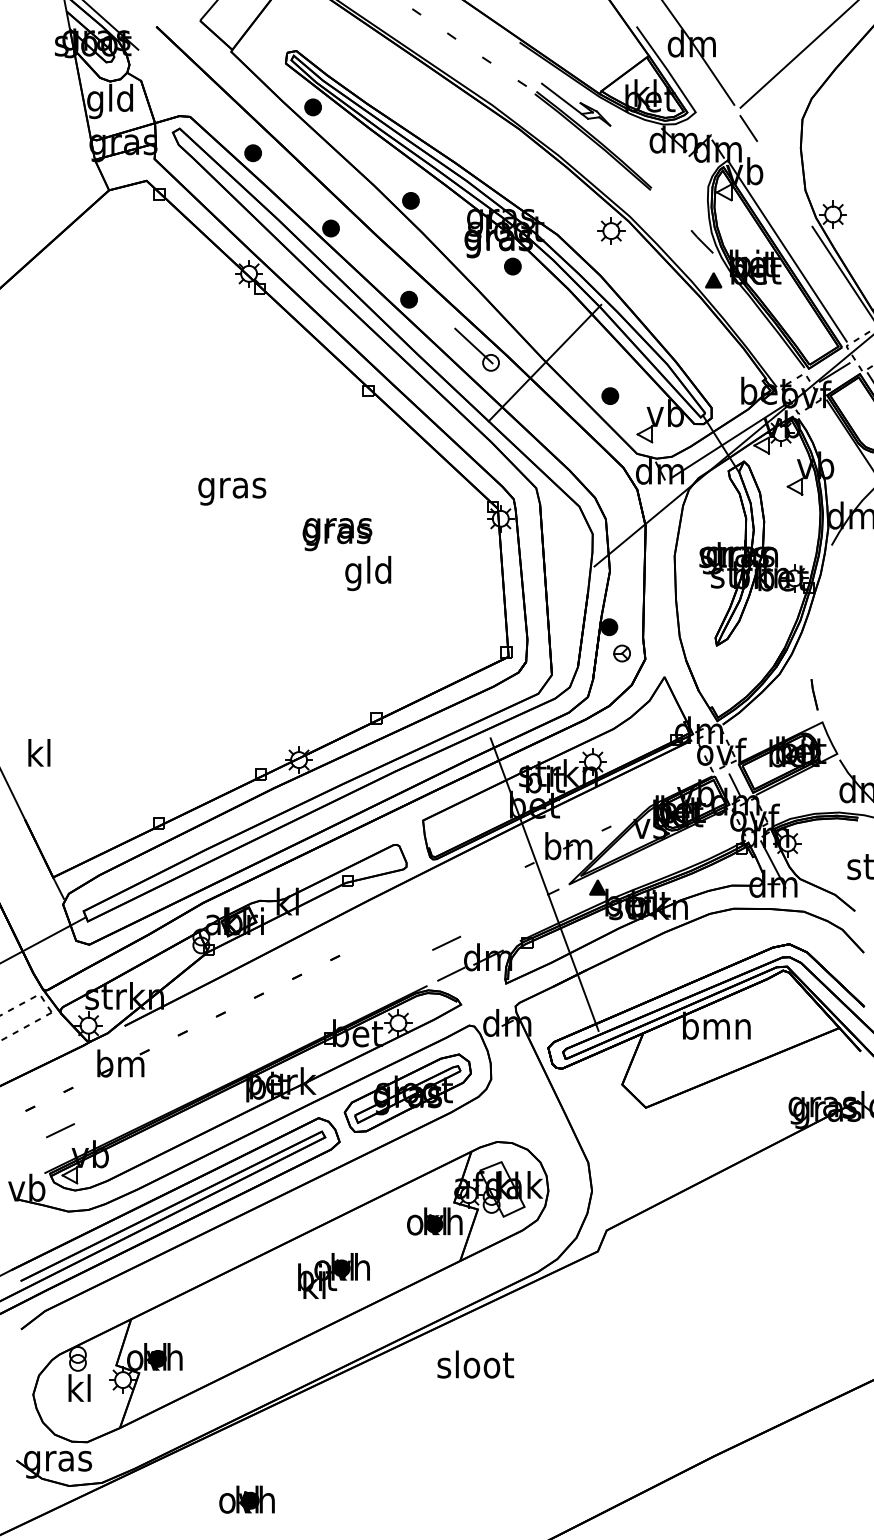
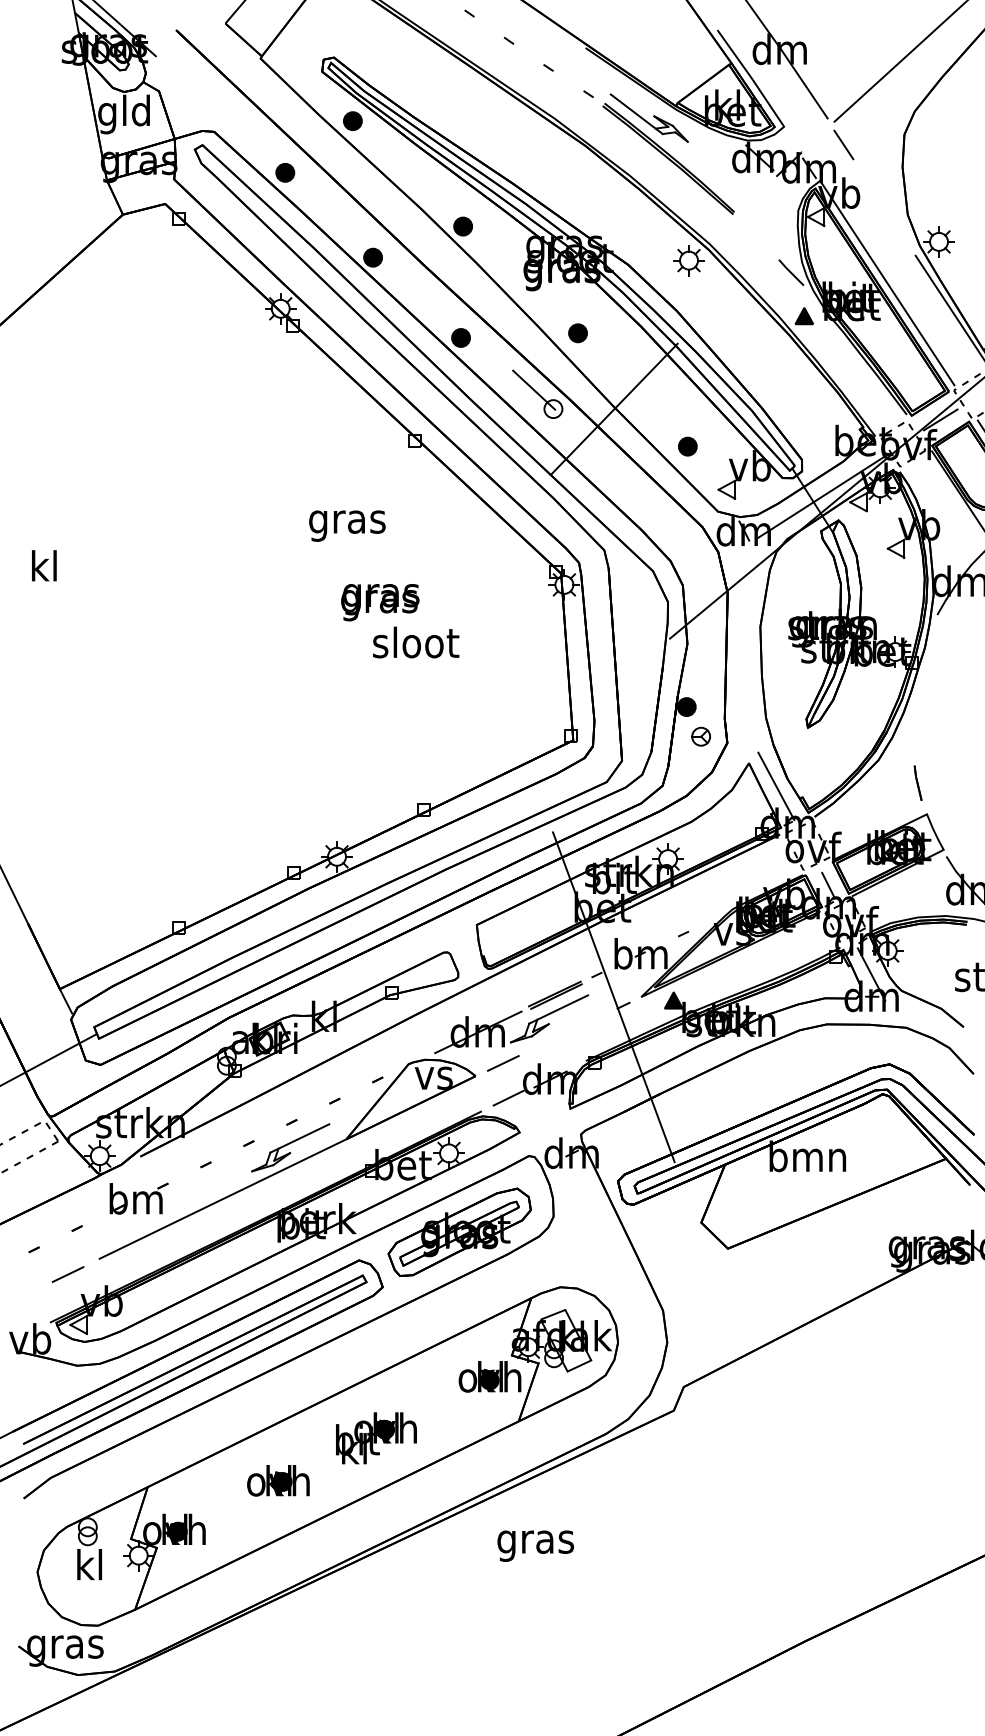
part: (512, 266) -> (577, 333), moved
text: (232, 491) -> (347, 525), moved
text: (369, 573) -> (416, 646), gld -> sloot
line: (688, 697) -> (775, 786), added
text: (39, 752) -> (44, 565), moved
part: (293, 997) -> (330, 1124), added
text: (475, 1367) -> (535, 1541), sloot -> gras
part: (246, 1499) -> (277, 1480), moved

